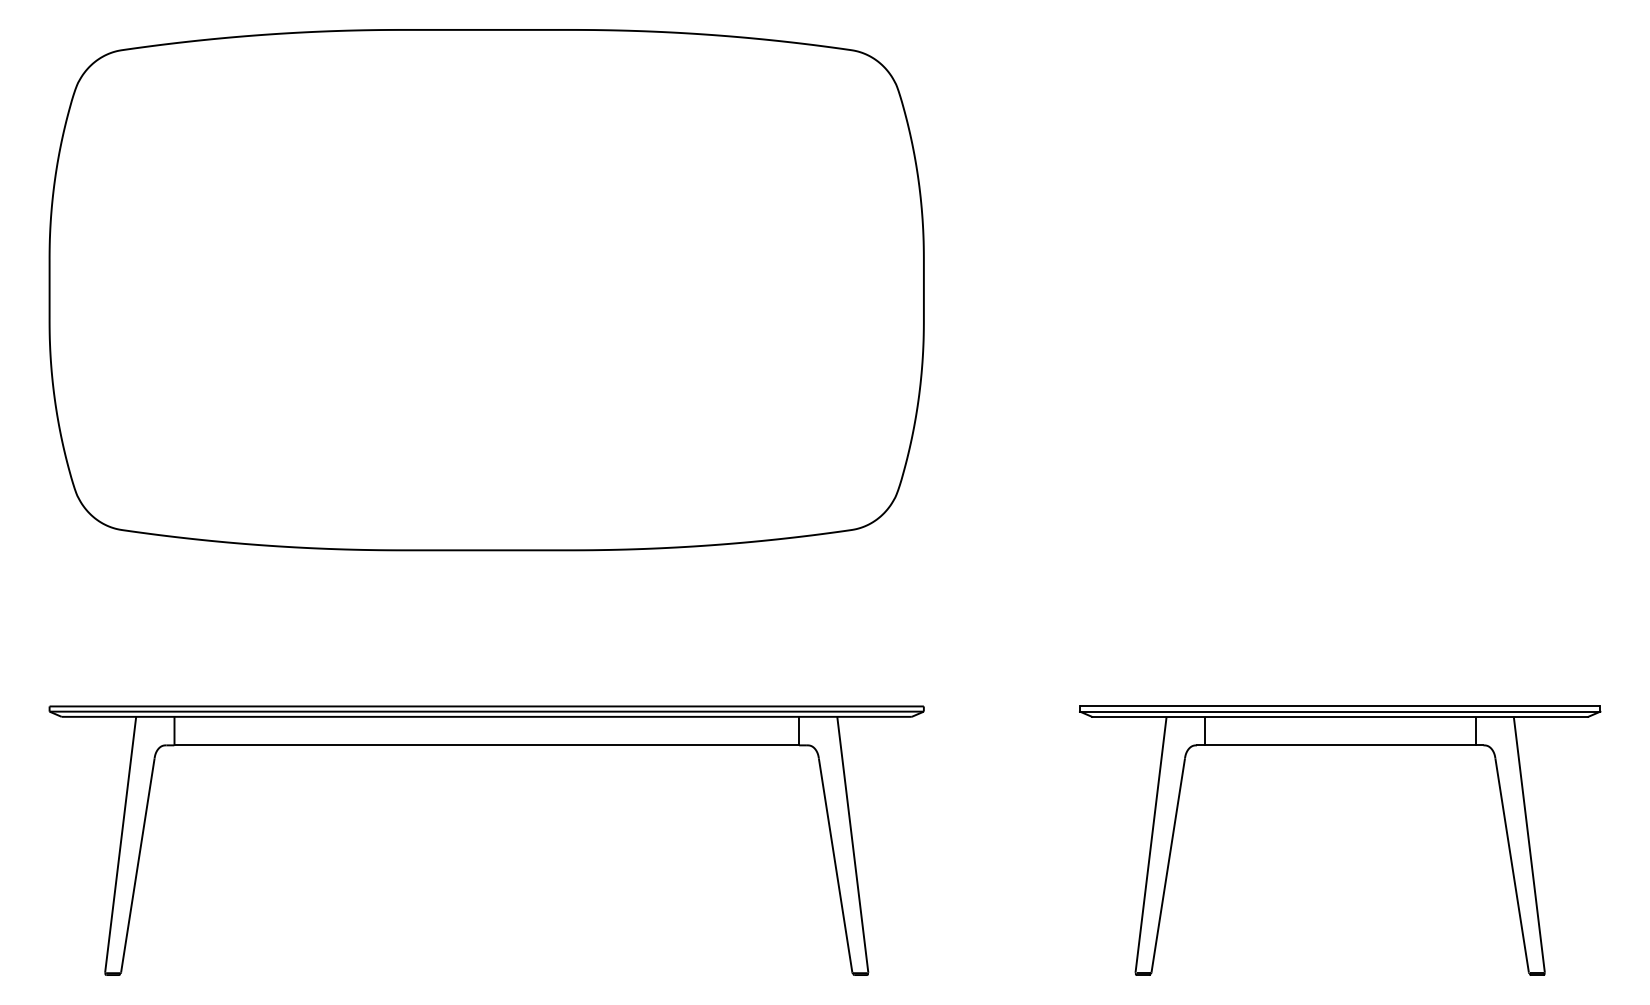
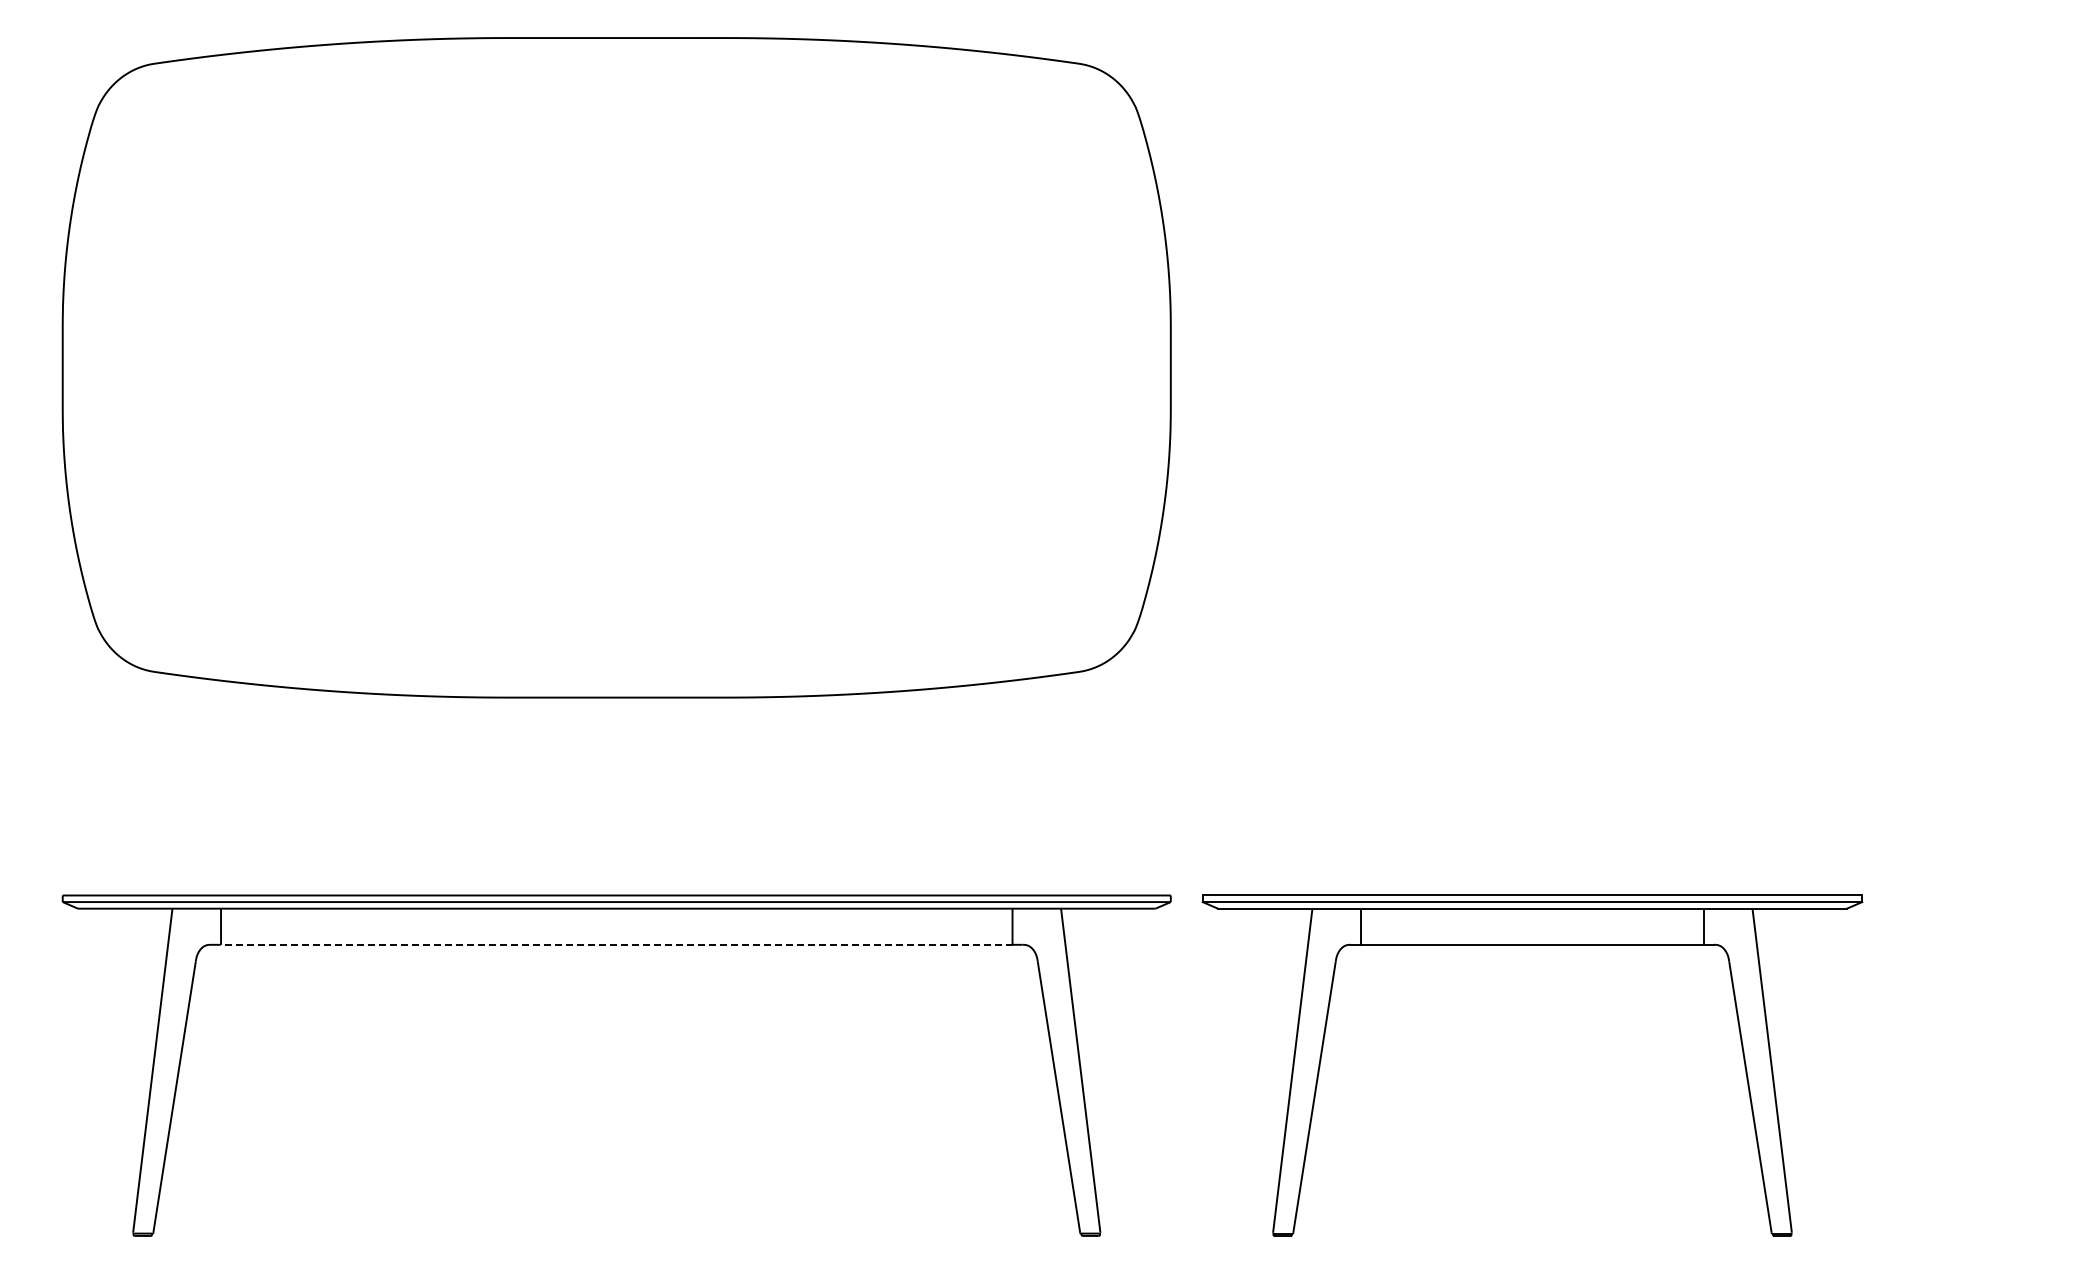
line: (486, 745) -> (616, 944), solid -> dashed
part: (1340, 745) -> (1532, 945), moved

